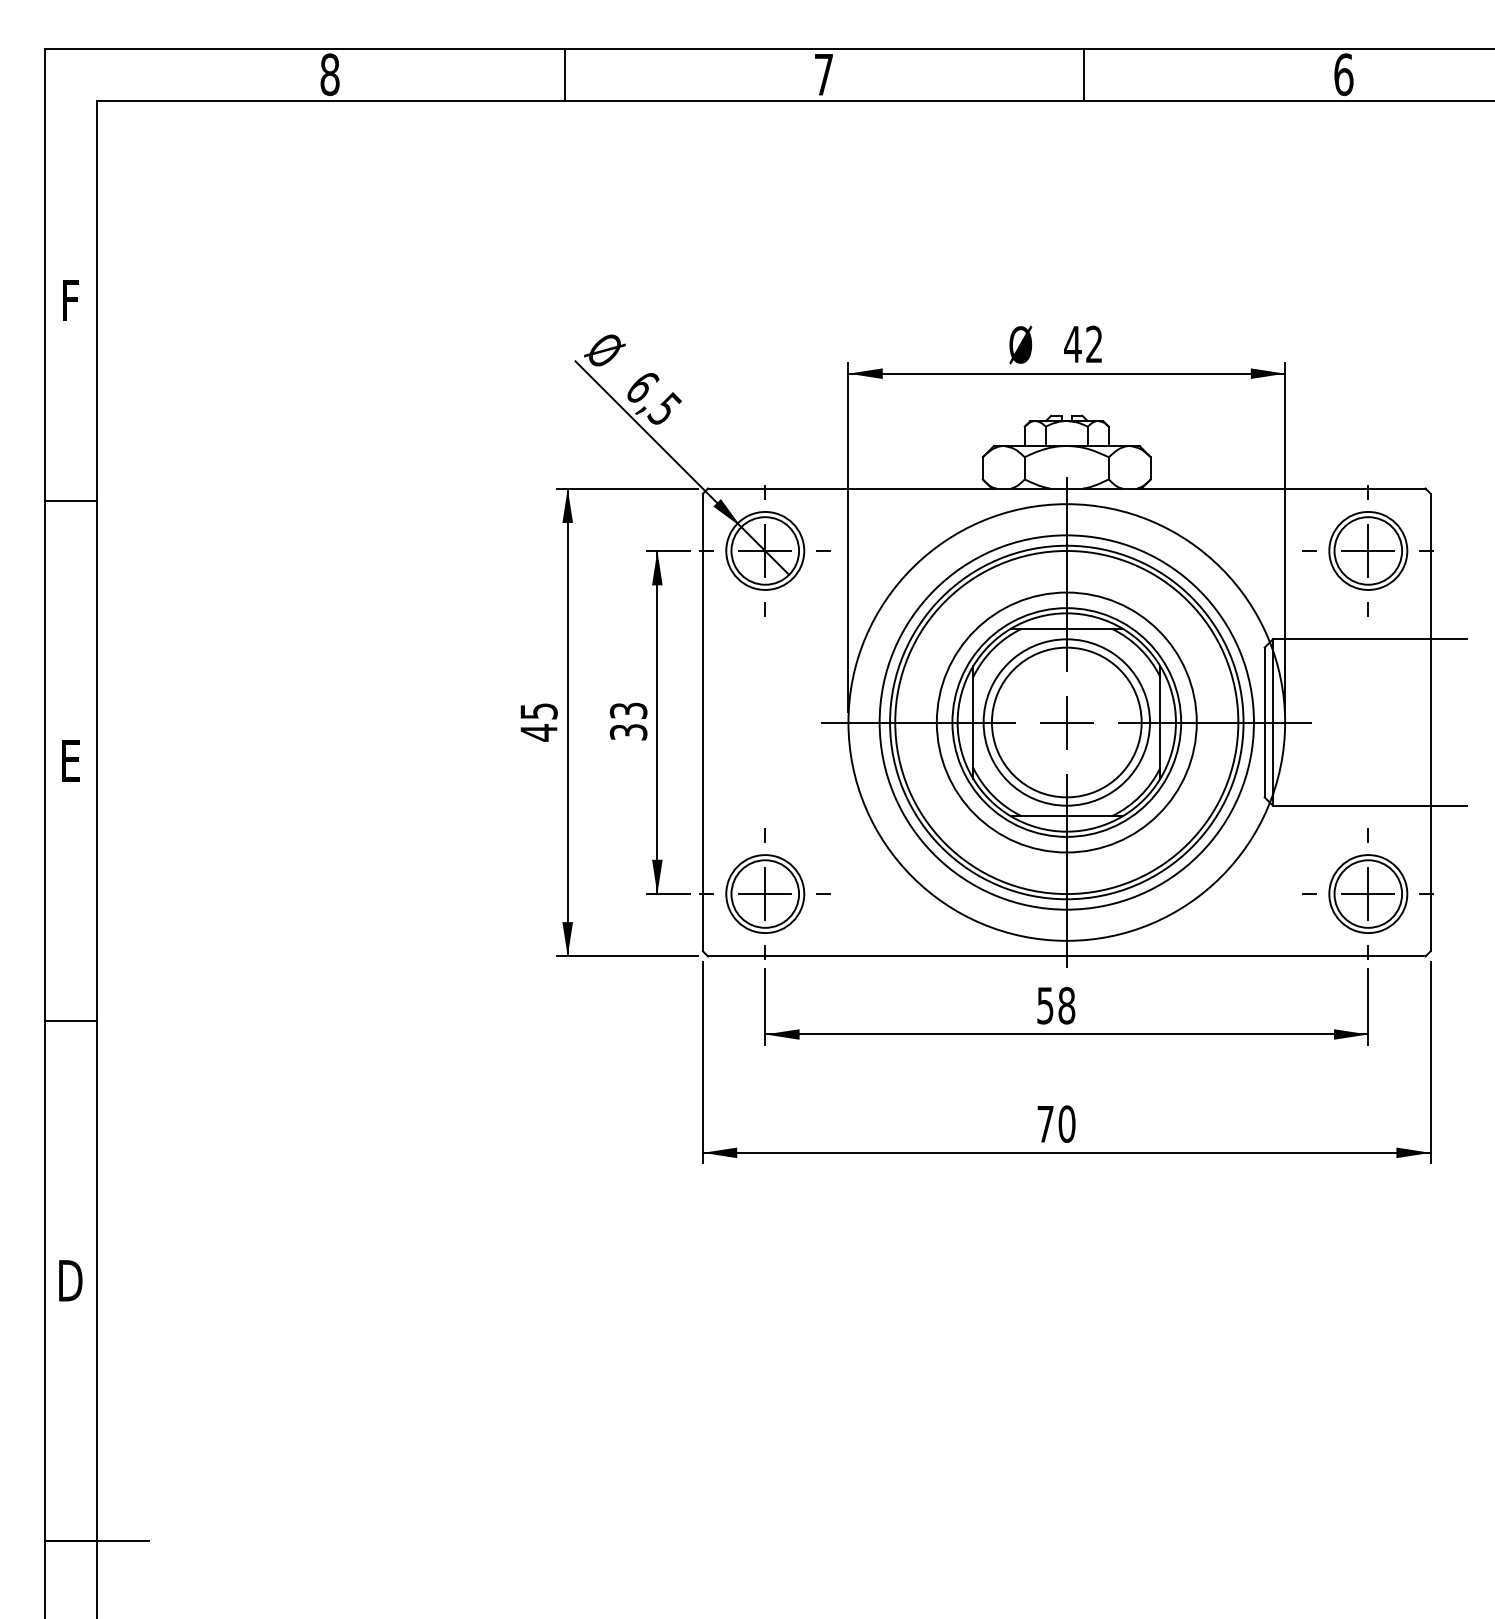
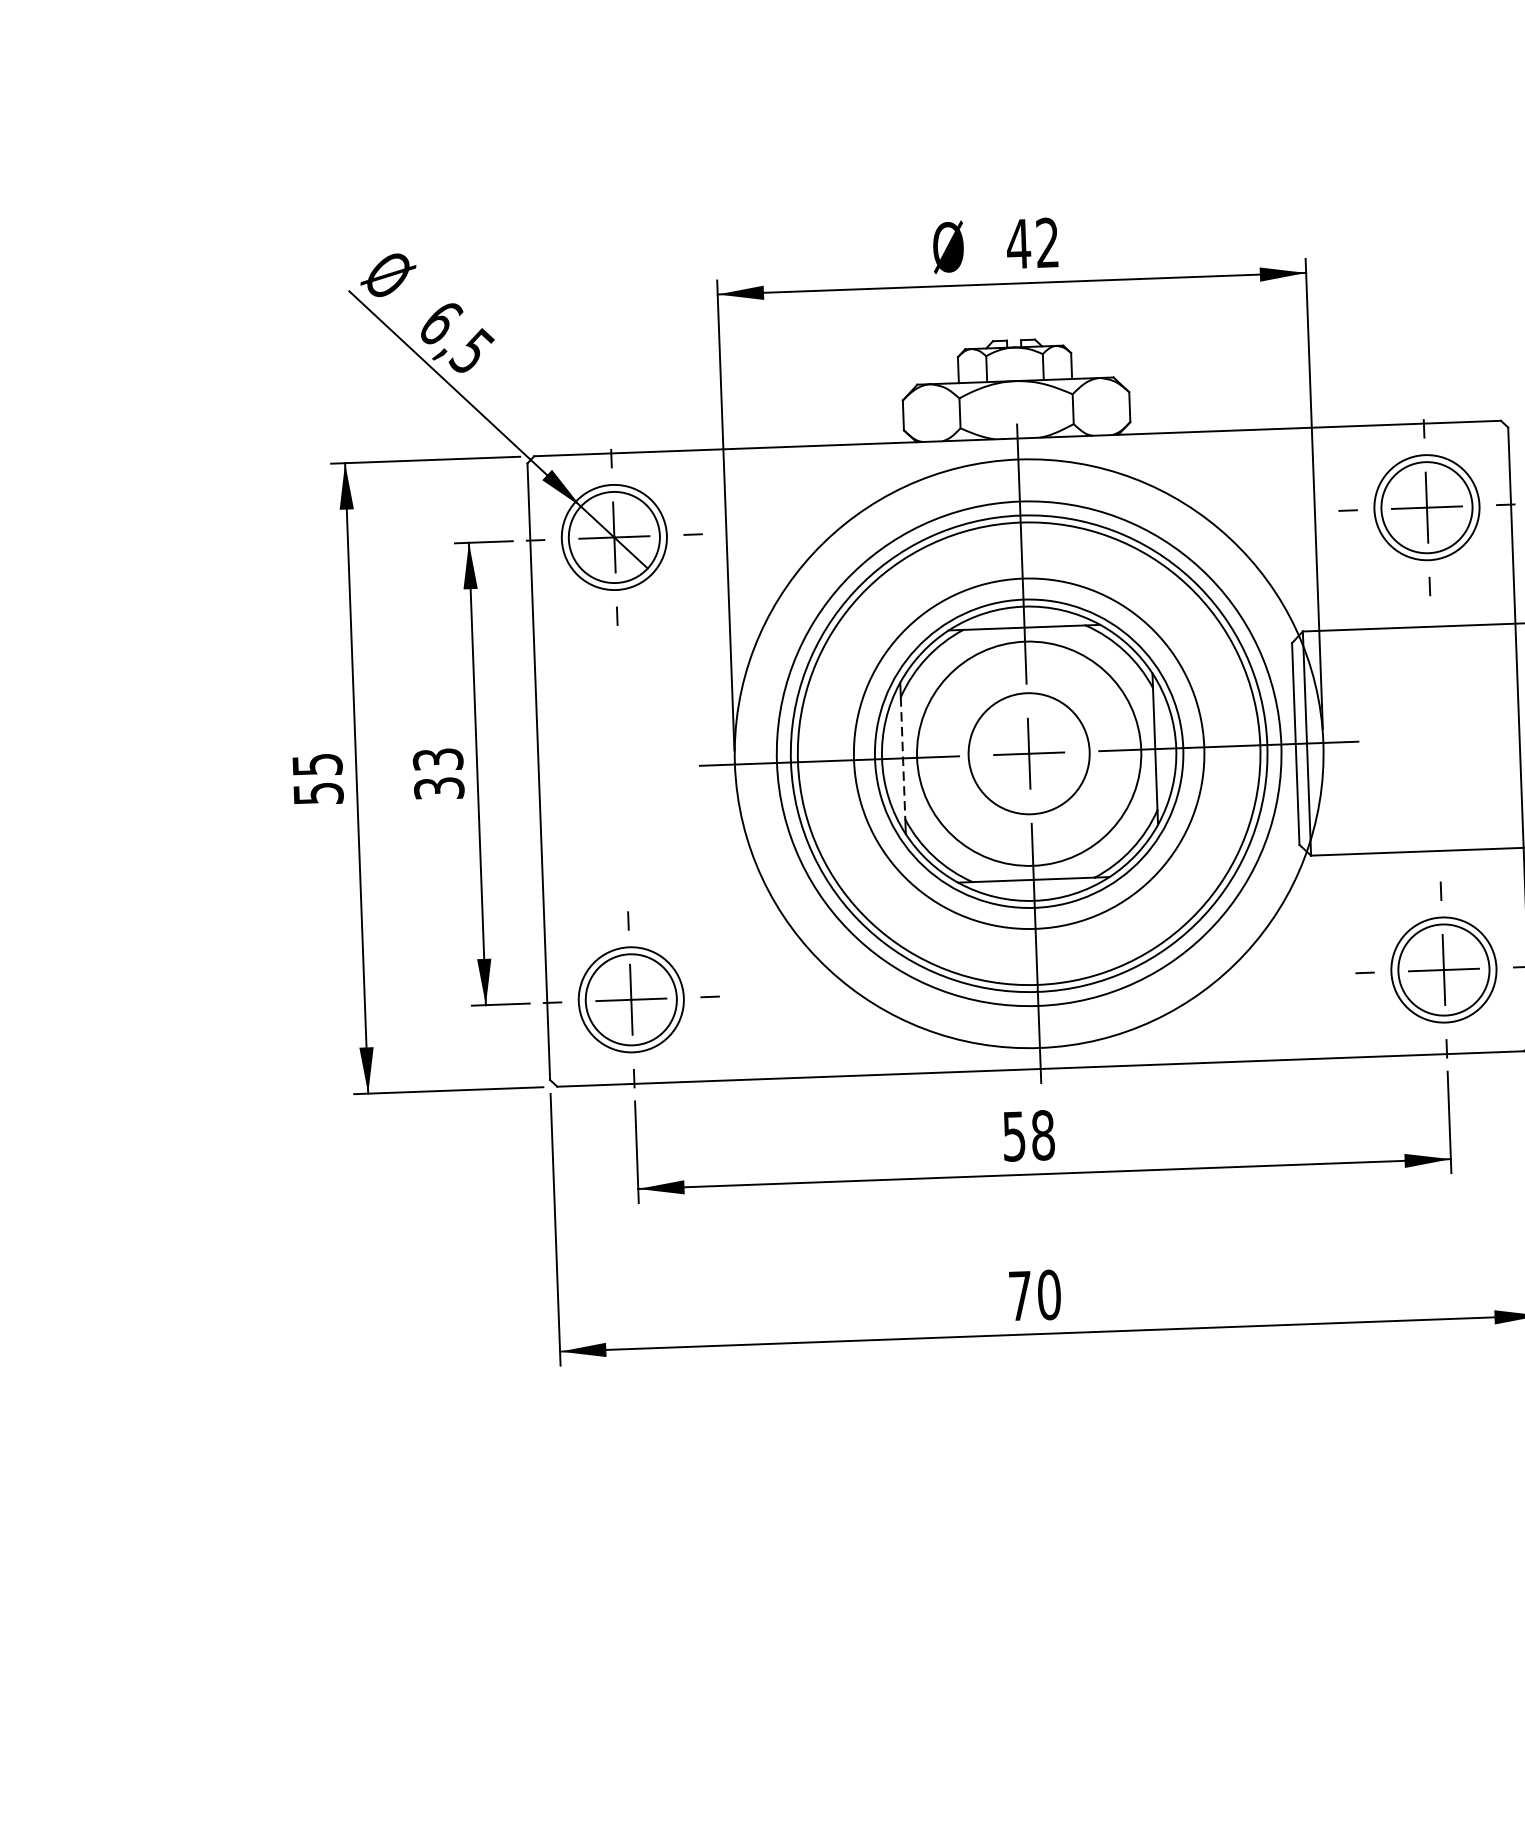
circle: (1066, 722) -> (1028, 753), size x0.6
line: (973, 723) -> (903, 759), solid -> dashed
text: (538, 732) -> (317, 793), 45 -> 55

